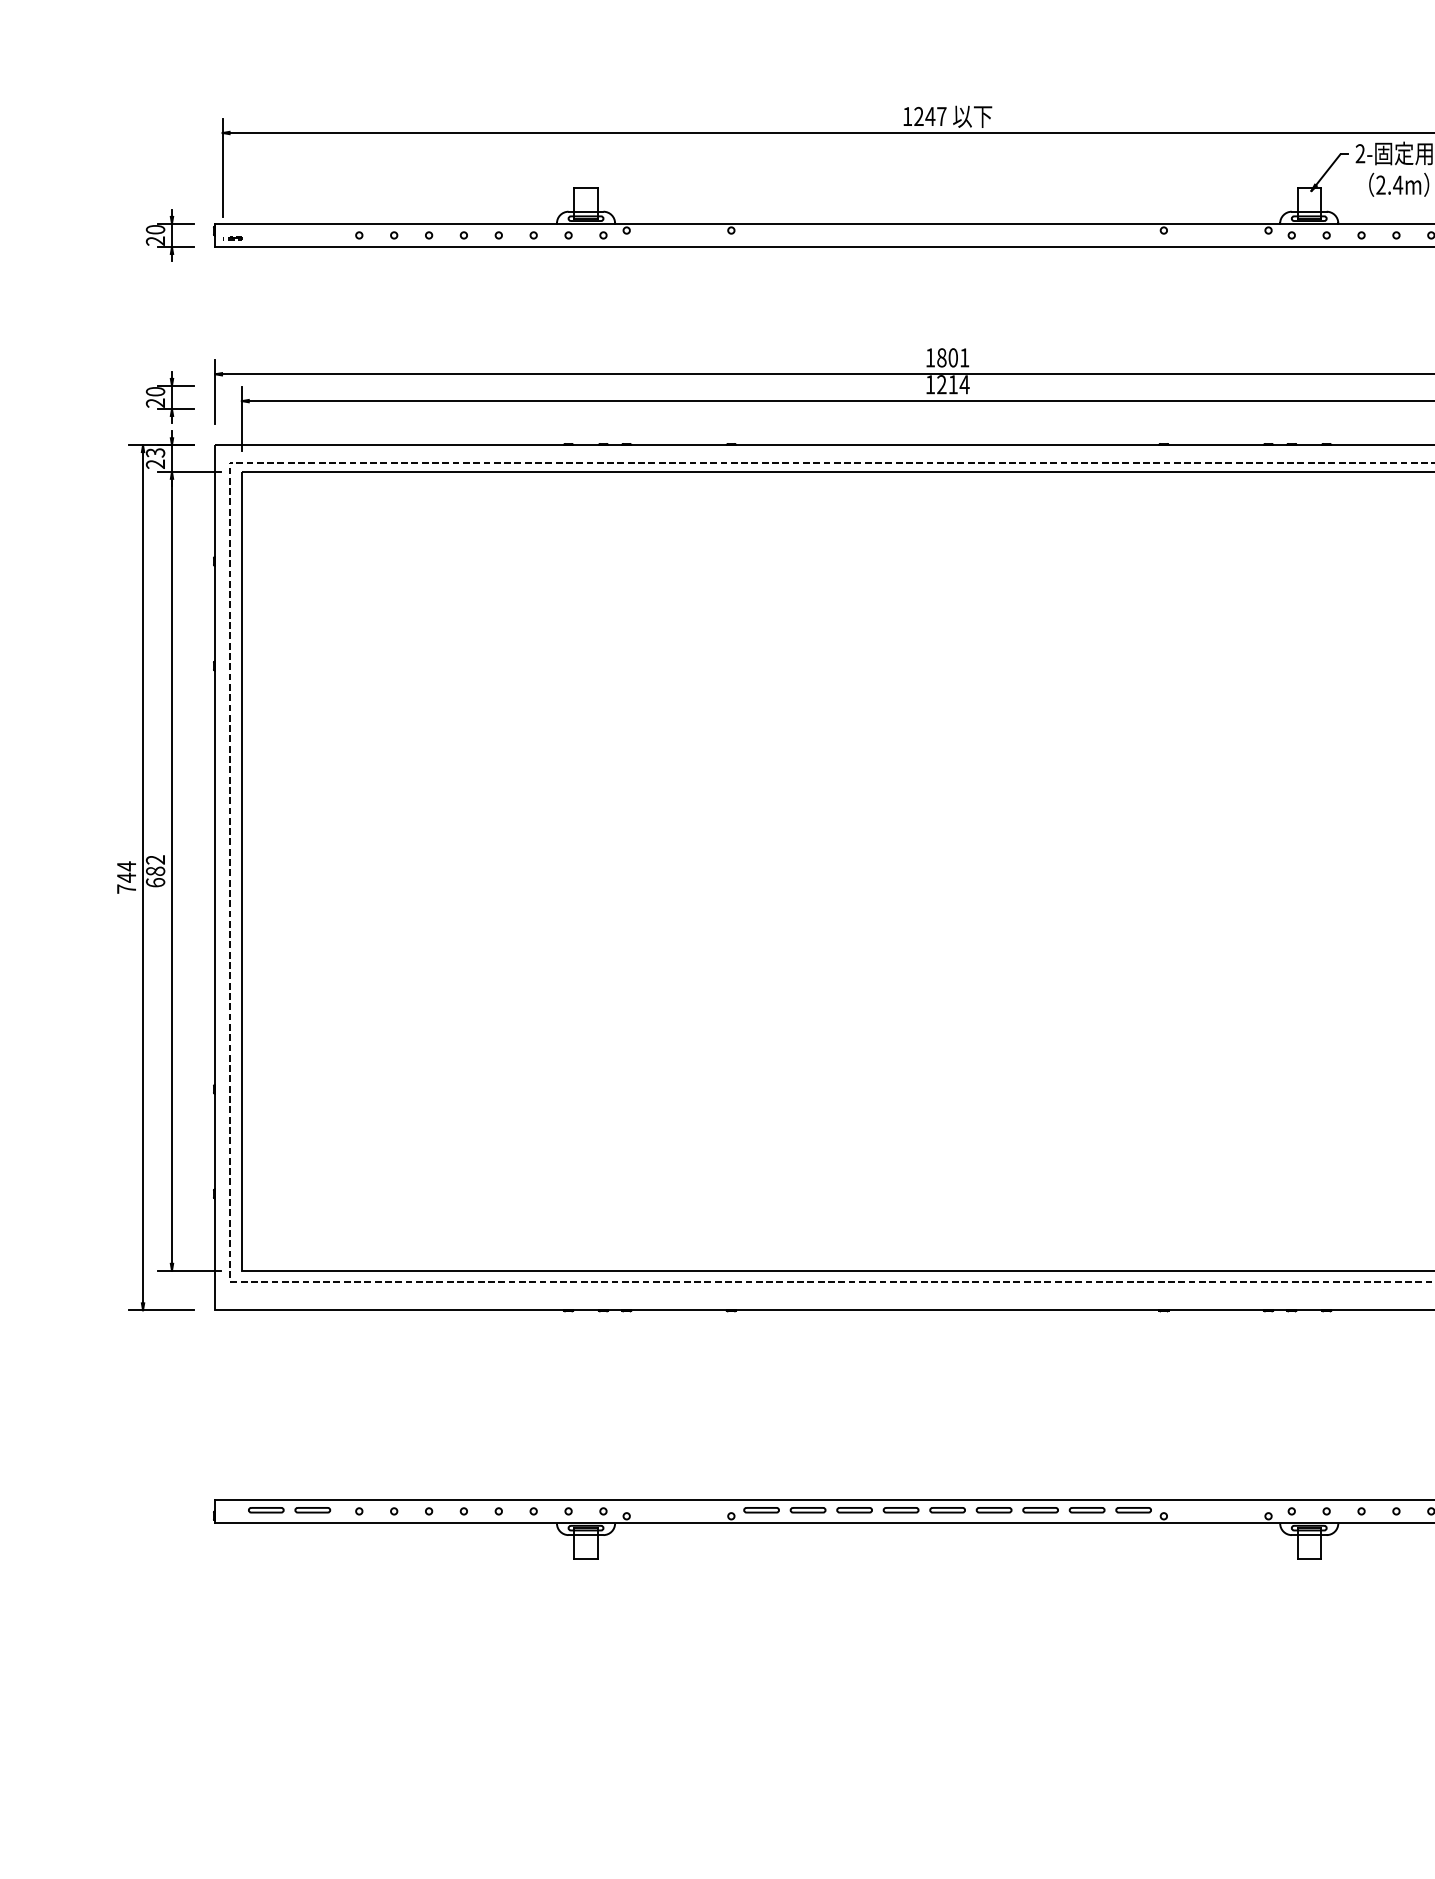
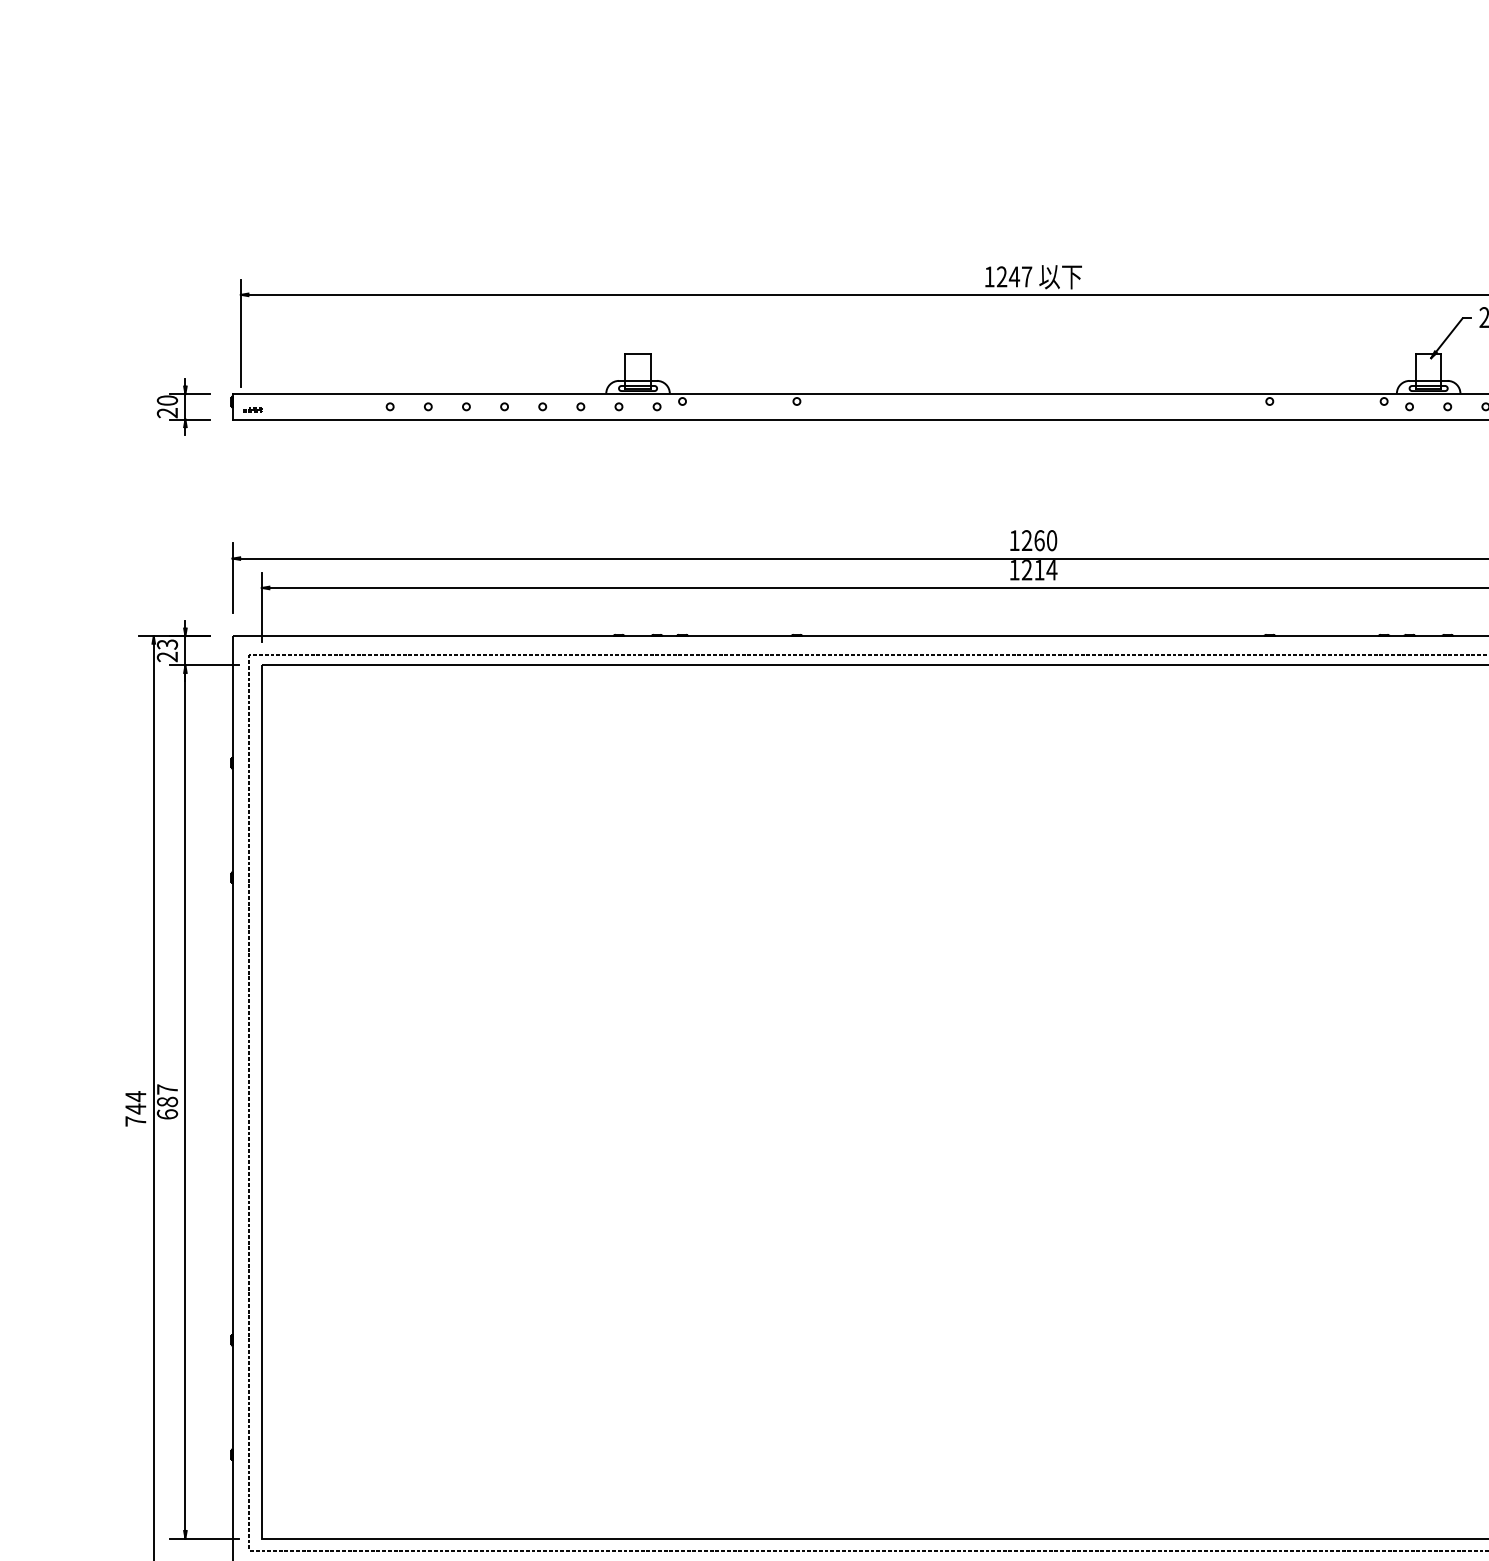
text: (953, 357) -> (1039, 540), 1801 -> 1260
part: (169, 397) -> (182, 583), removed
text: (154, 859) -> (166, 1089), 682 -> 687

